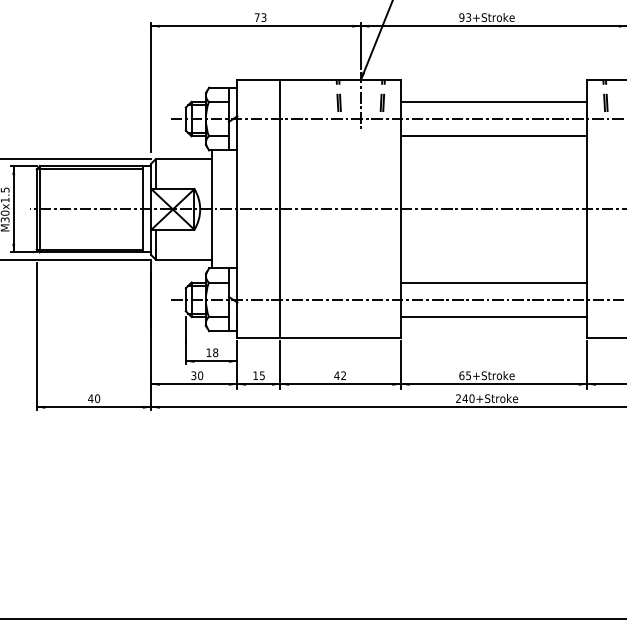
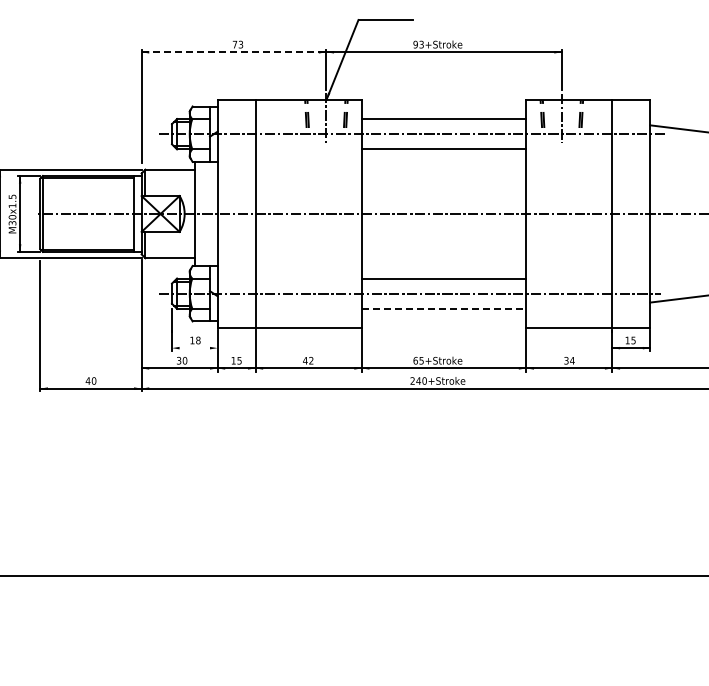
line: (256, 26) -> (234, 52), solid -> dashed
line: (494, 316) -> (444, 308), solid -> dashed
line: (211, 361) -> (194, 348), removed

